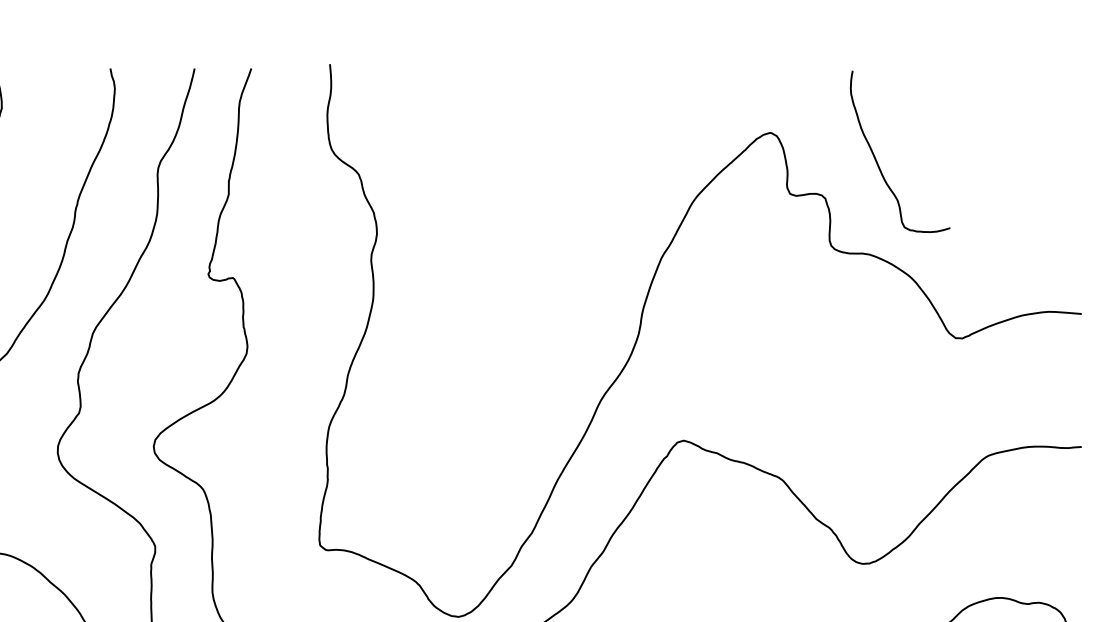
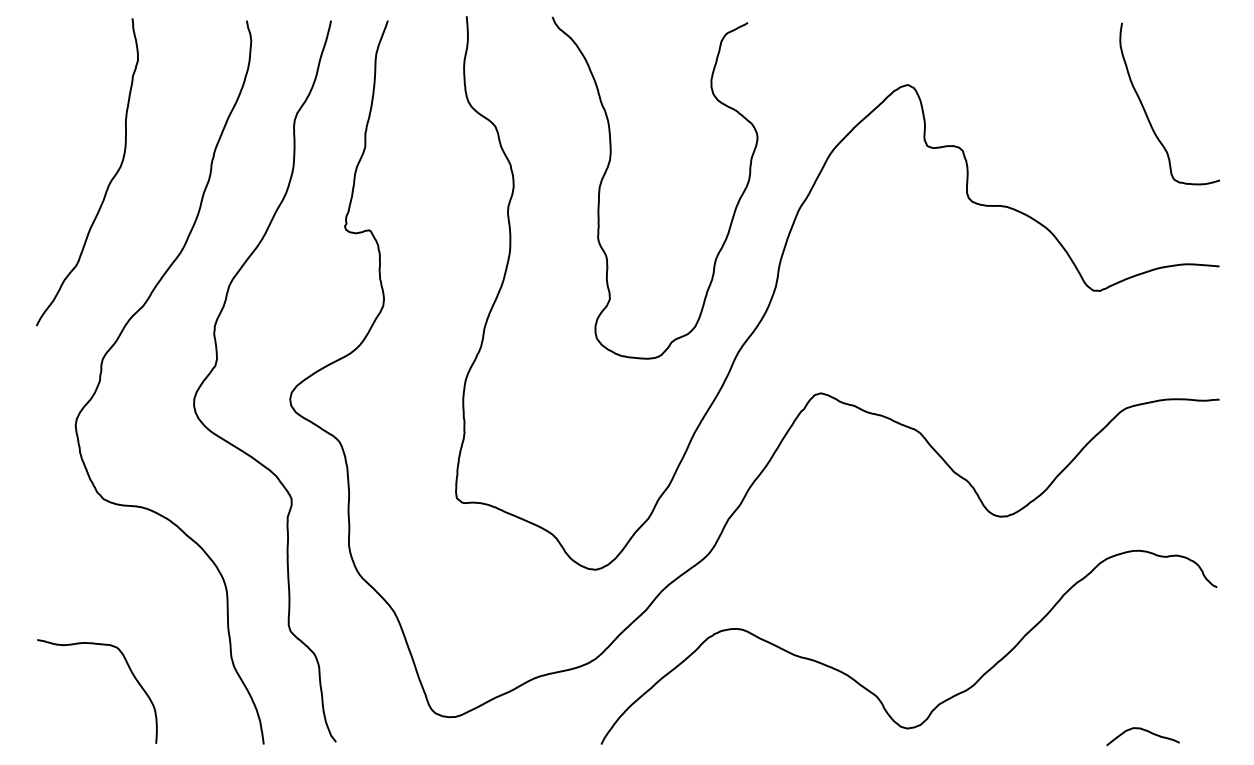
curve: (878, 162) -> (1147, 114), moved
curve: (471, 216) -> (608, 168), added

